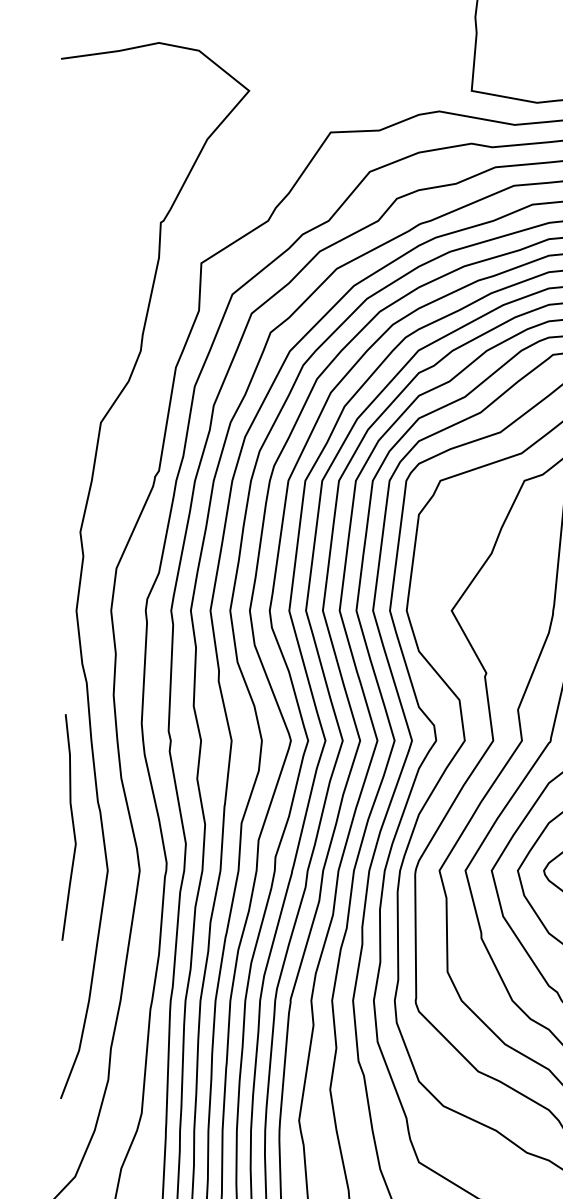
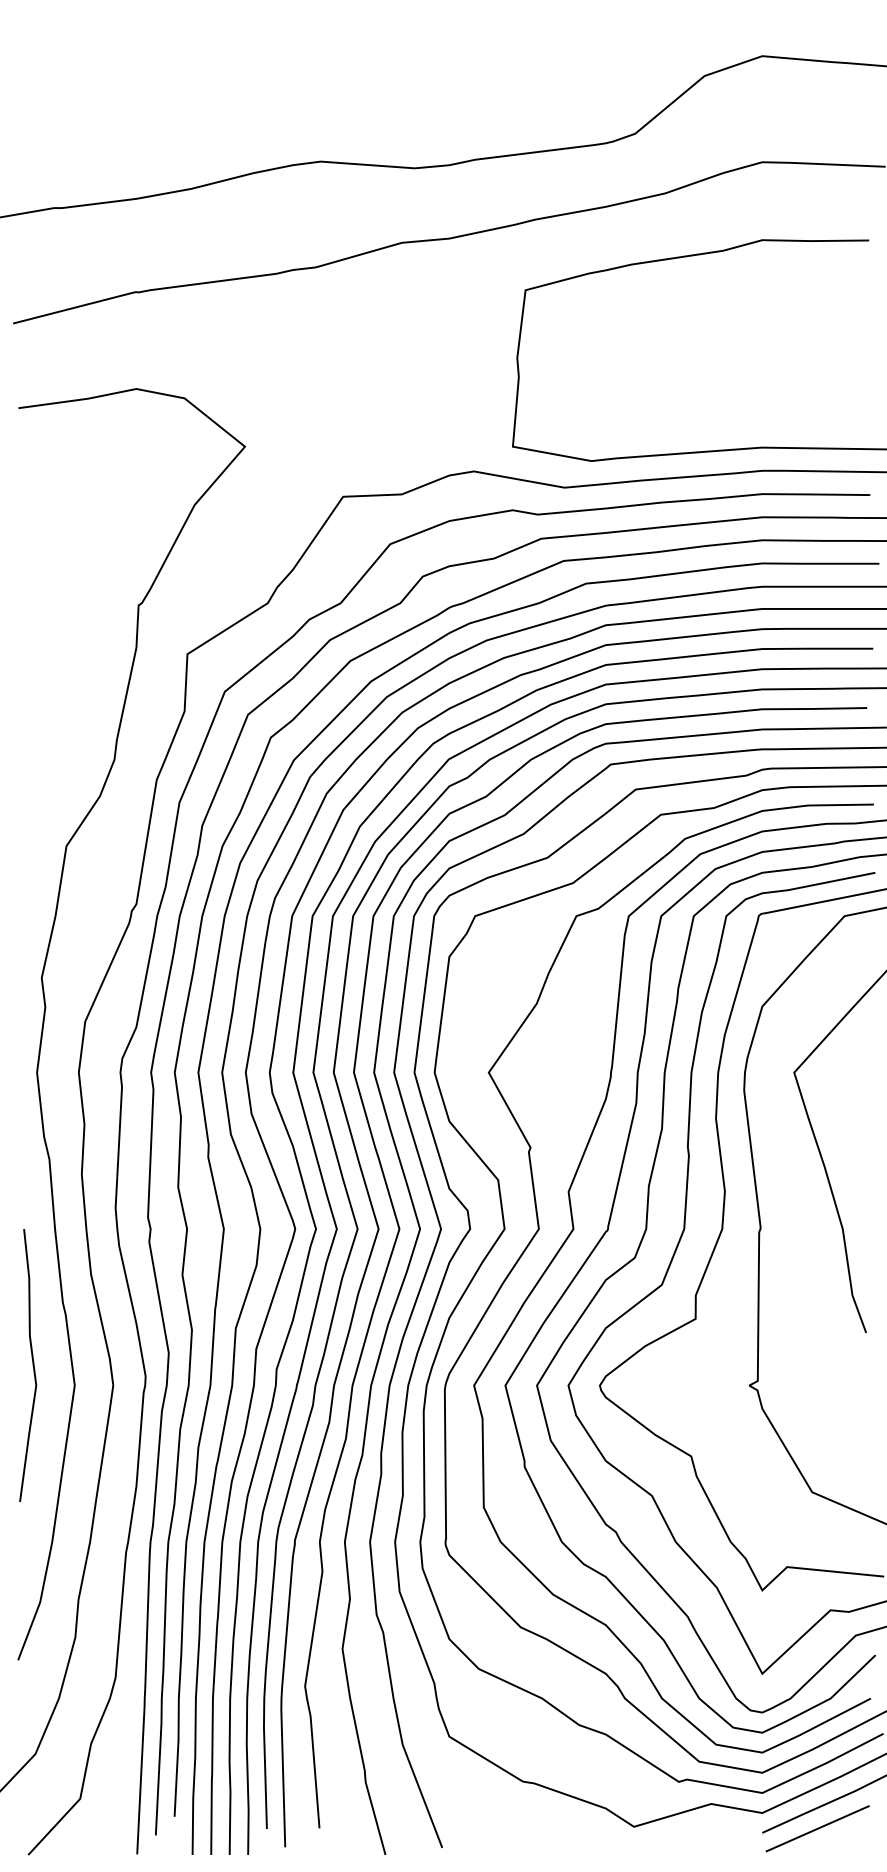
curve: (72, 827) -> (32, 1365), moved

